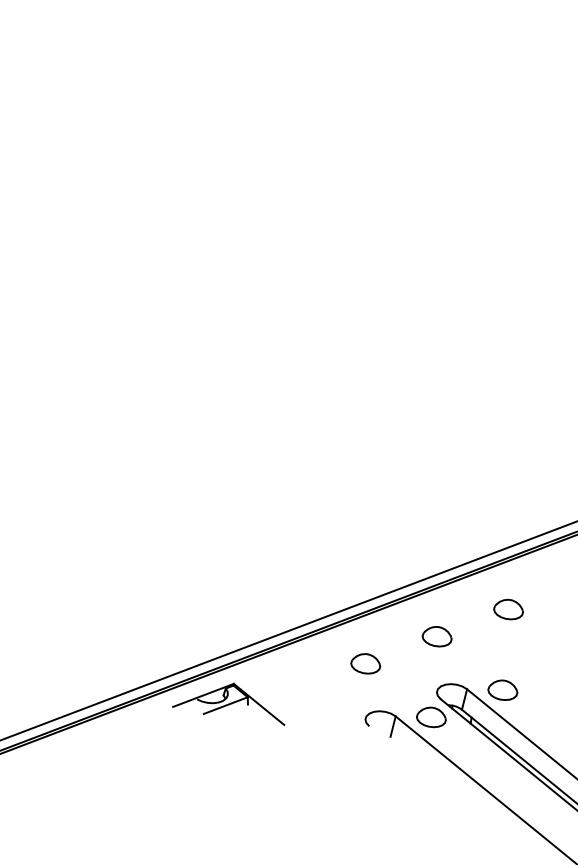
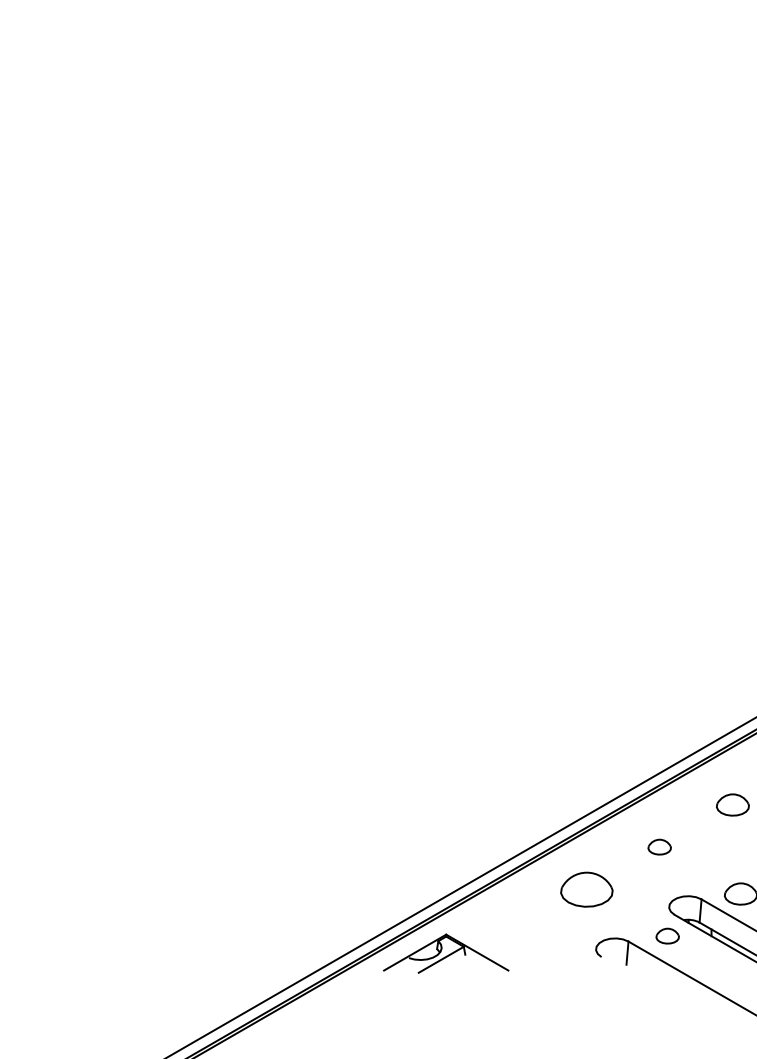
part: (437, 635) -> (659, 846), size x0.7
part: (365, 662) -> (586, 888), size x1.6
part: (431, 716) -> (667, 935), size x0.7

